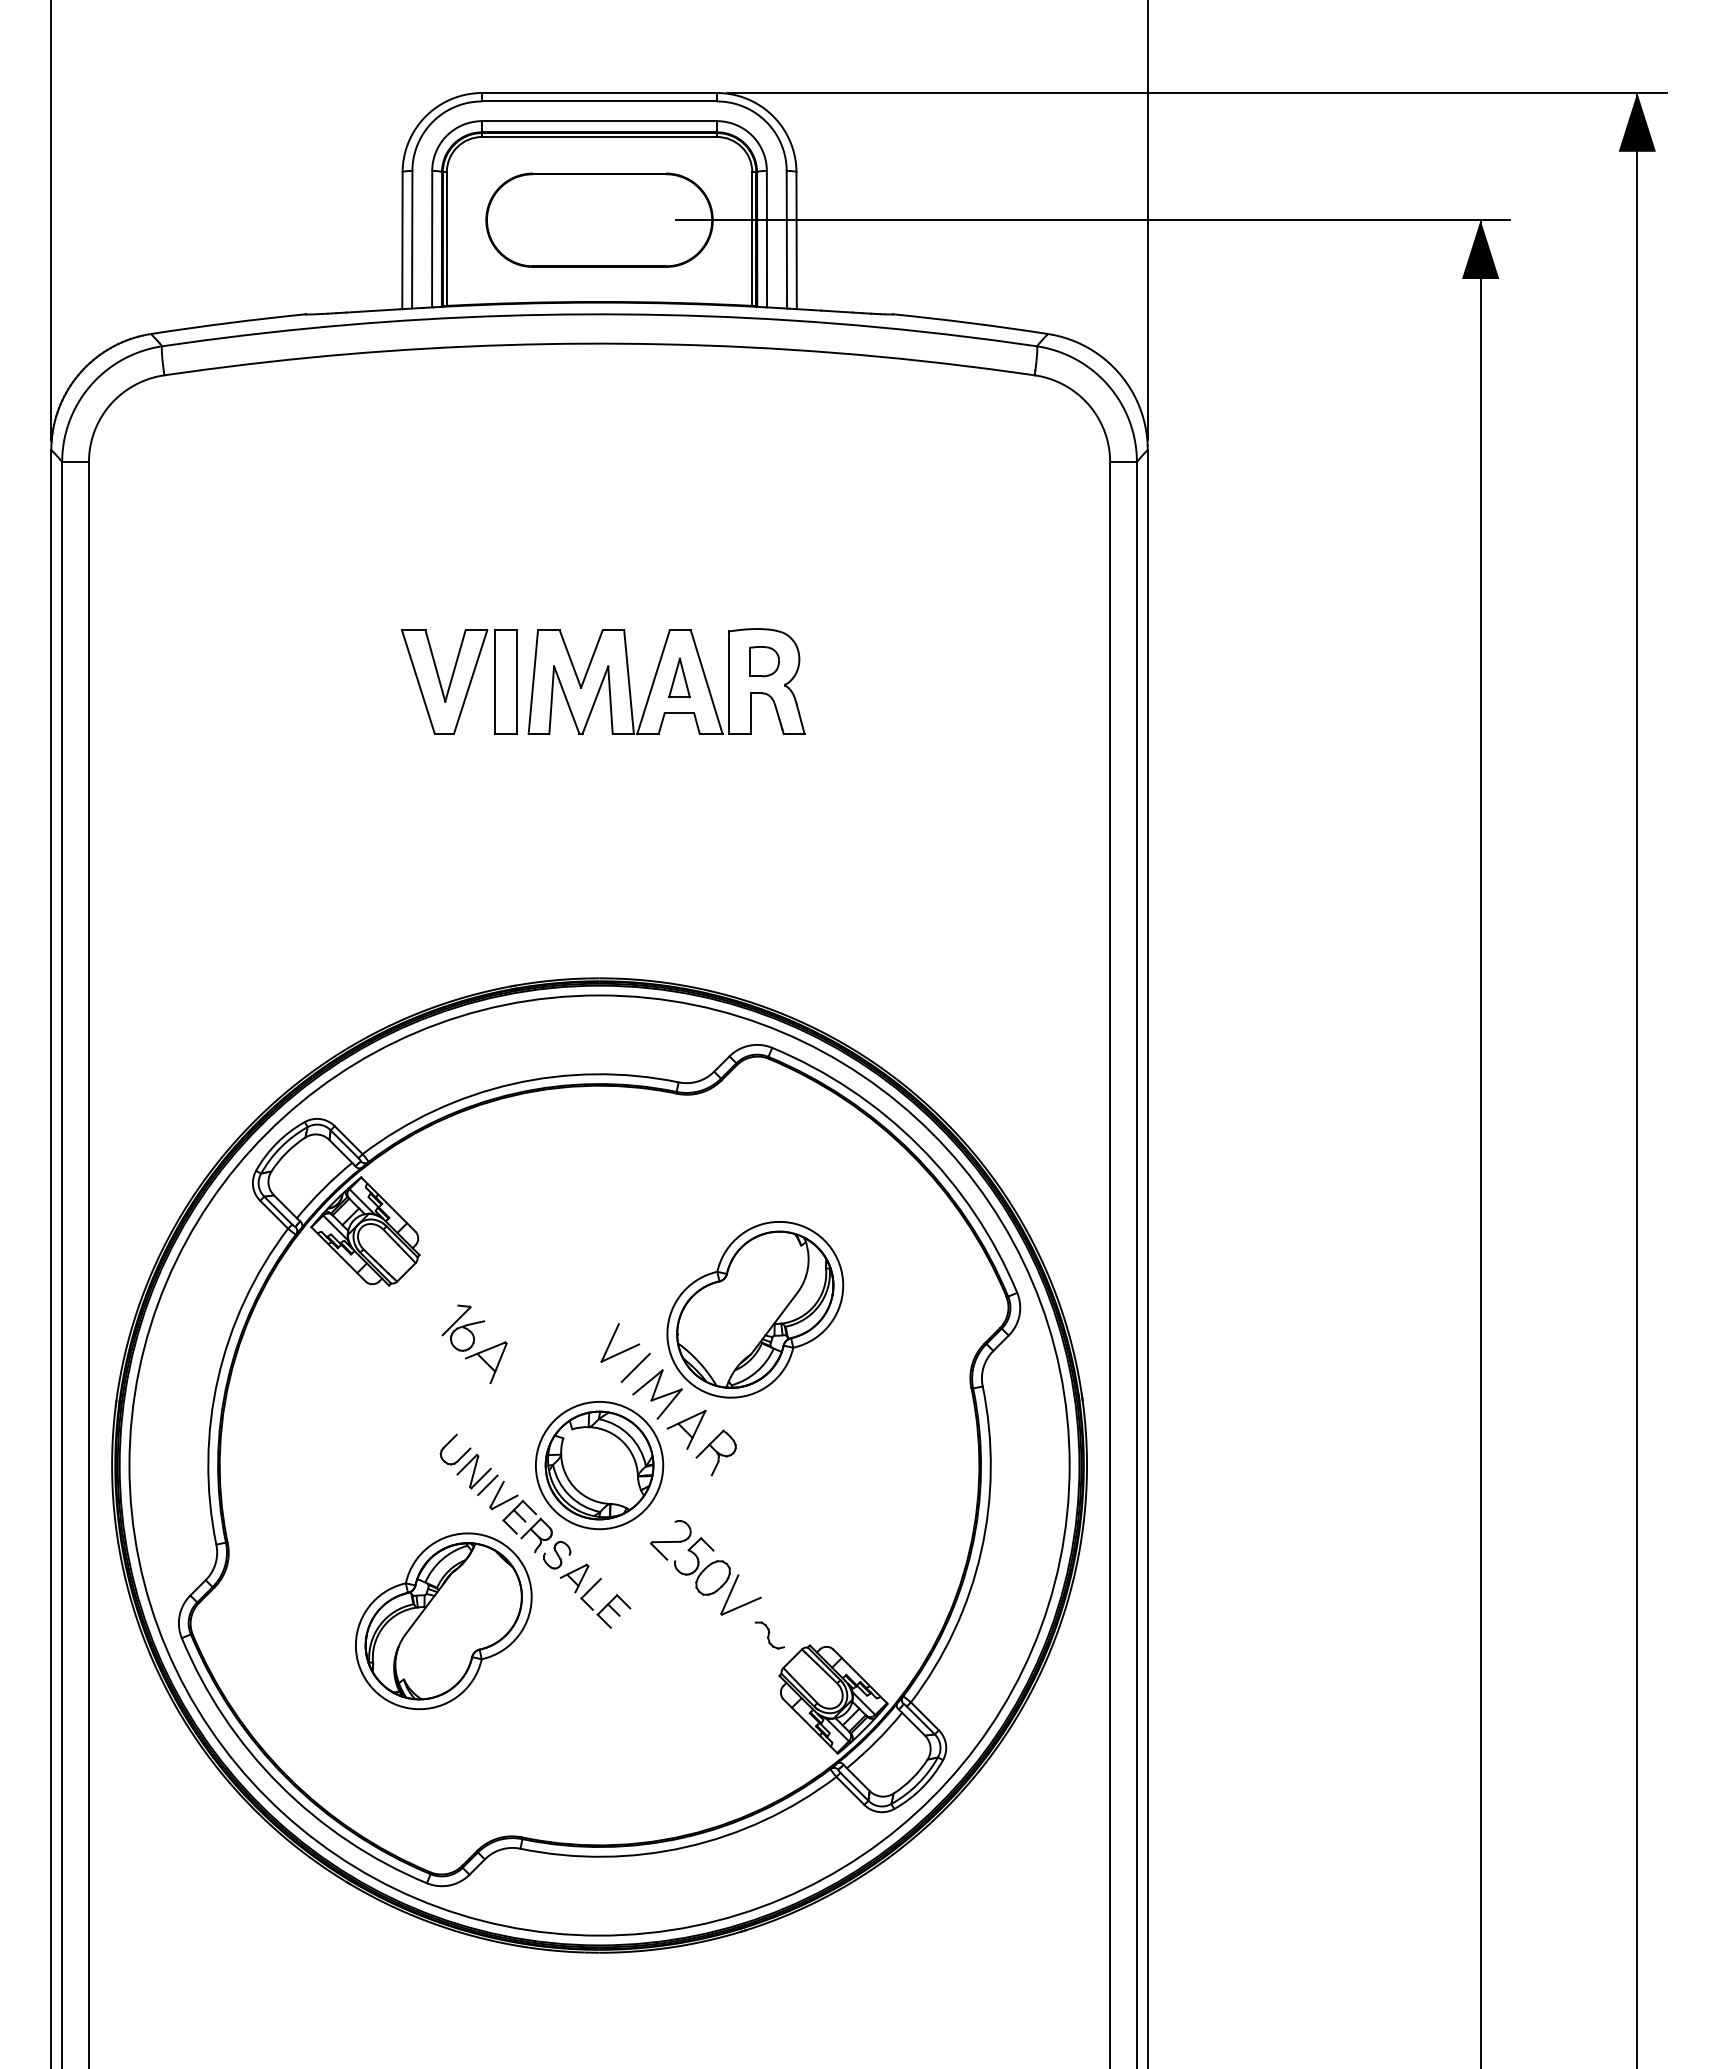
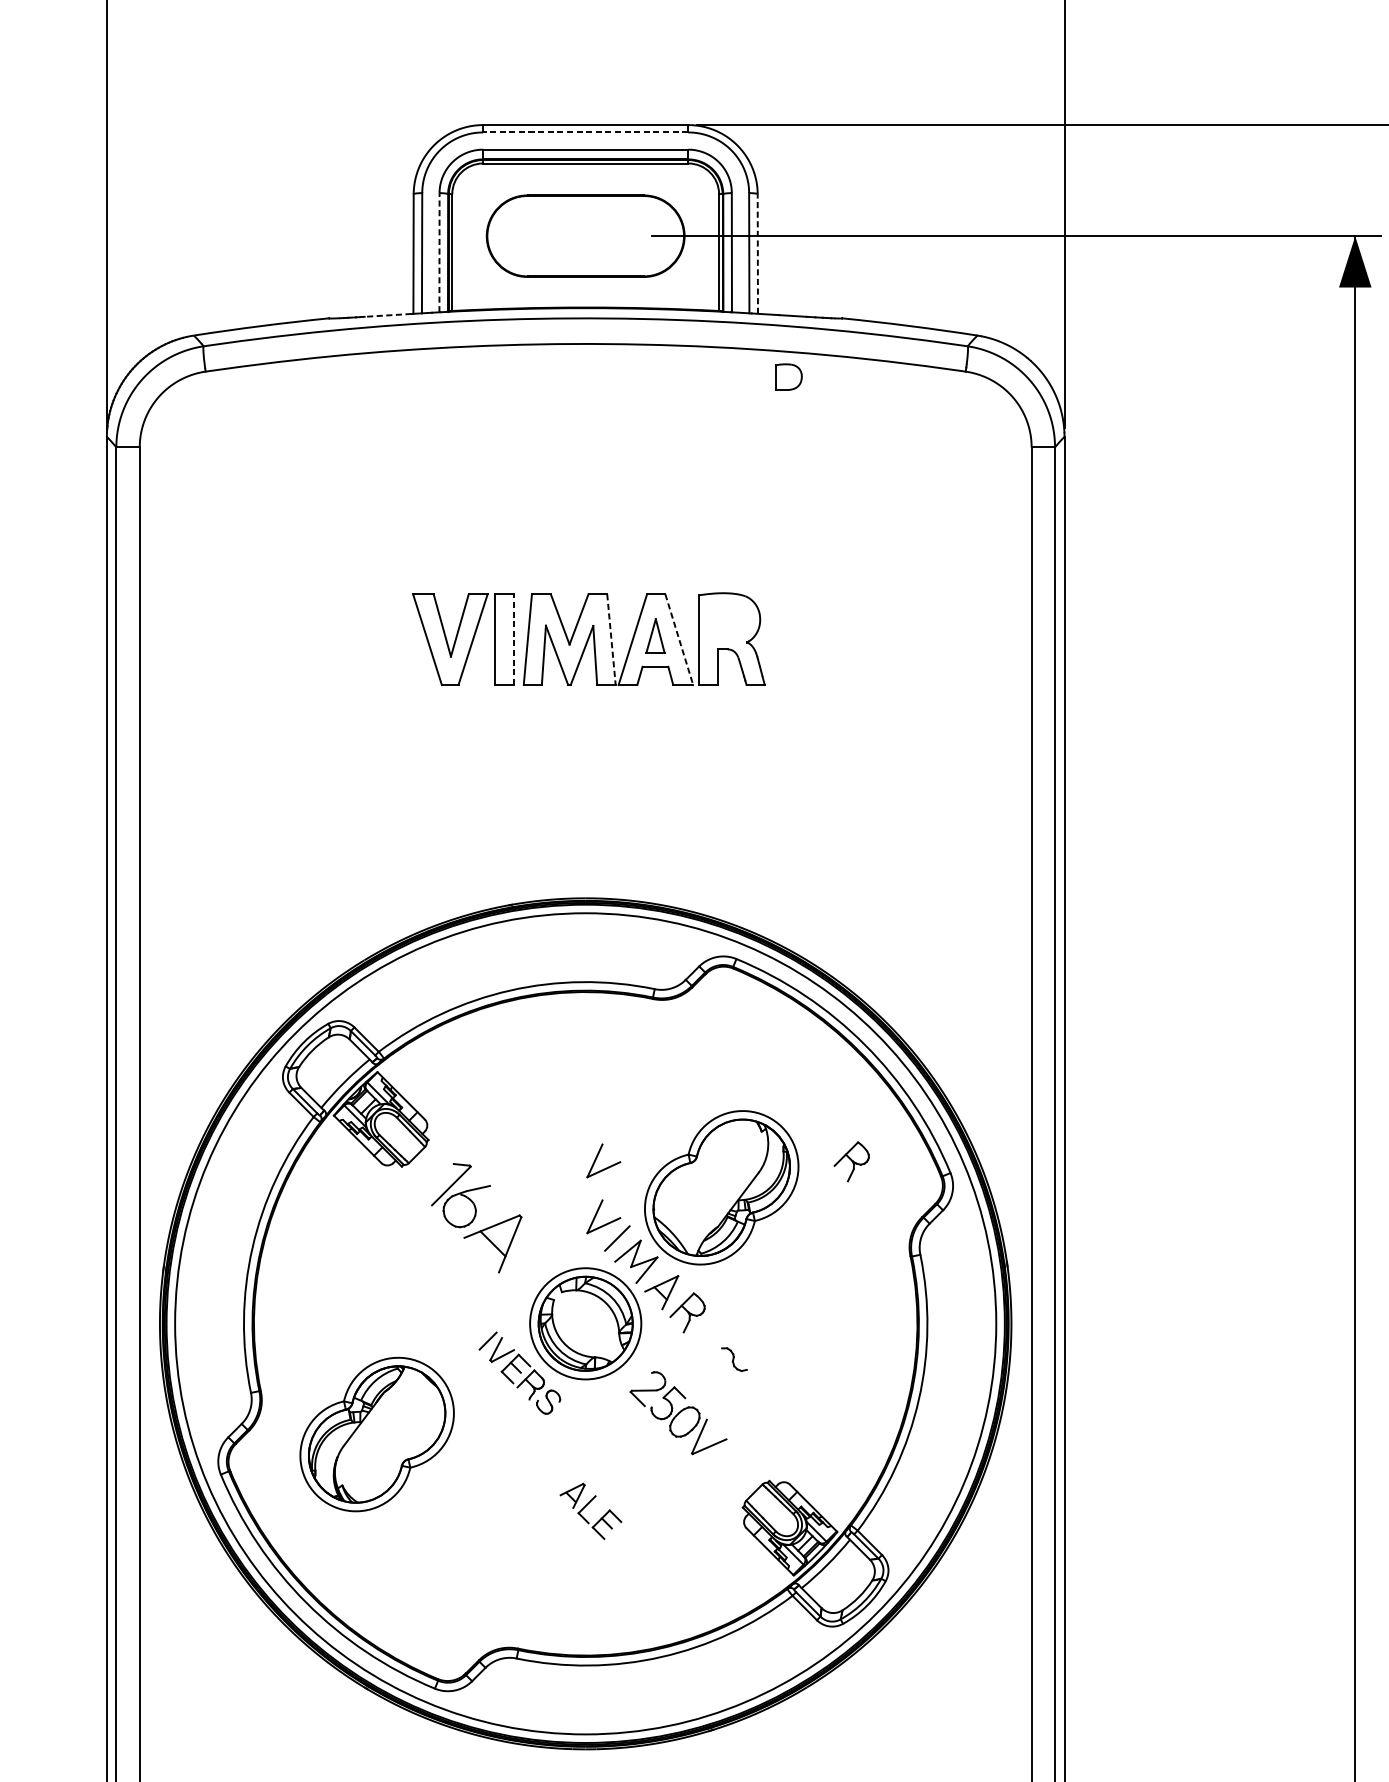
line: (599, 101) -> (585, 132), solid -> dashed
line: (432, 238) -> (439, 252), solid -> dashed
line: (796, 240) -> (757, 253), solid -> dashed
line: (373, 310) -> (388, 315), solid -> dashed
part: (764, 661) -> (789, 377), moved
line: (517, 682) -> (514, 639), solid -> dashed
line: (629, 682) -> (611, 639), solid -> dashed
line: (706, 682) -> (679, 639), solid -> dashed
part: (613, 1274) -> (597, 1156), added
part: (903, 1279) -> (851, 1161), added
part: (474, 1343) -> (476, 1217), size x1.6
part: (465, 1461) -> (468, 1320), removed
part: (590, 1590) -> (586, 1506), moved
part: (443, 1621) -> (376, 1434), moved
part: (769, 1635) -> (734, 1359), moved

